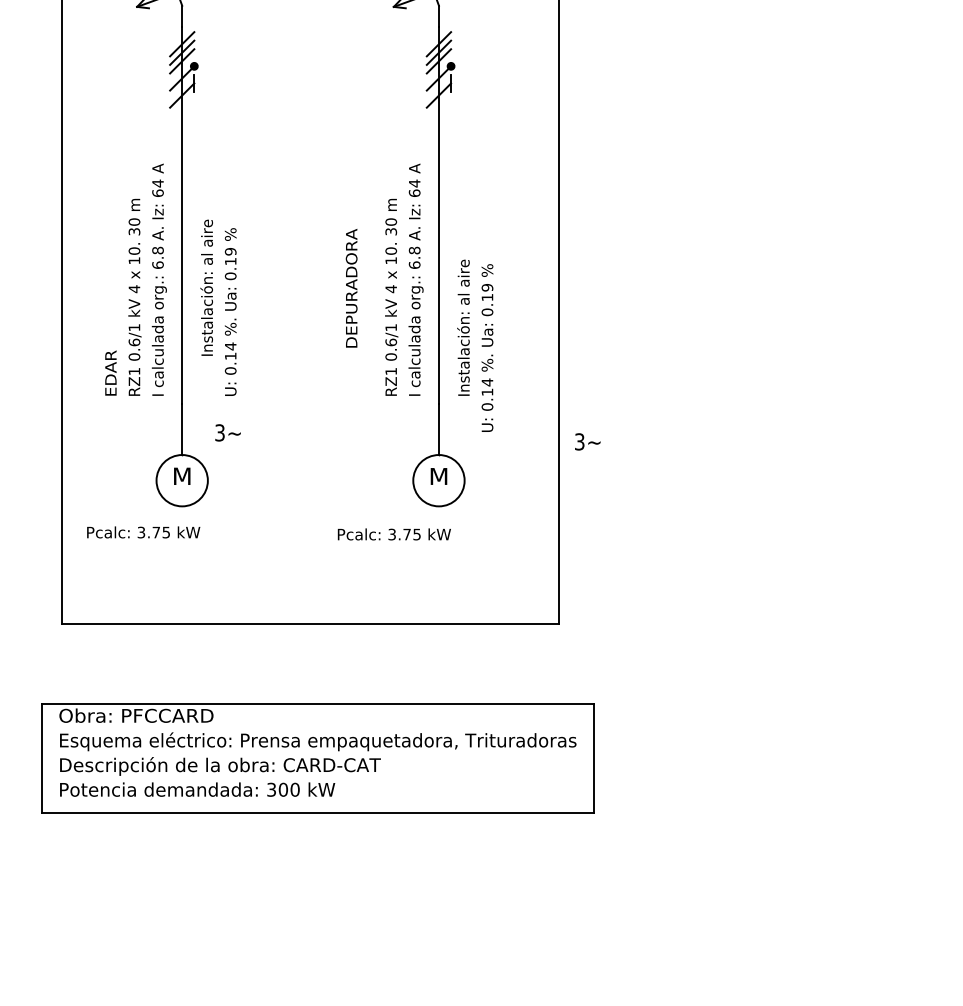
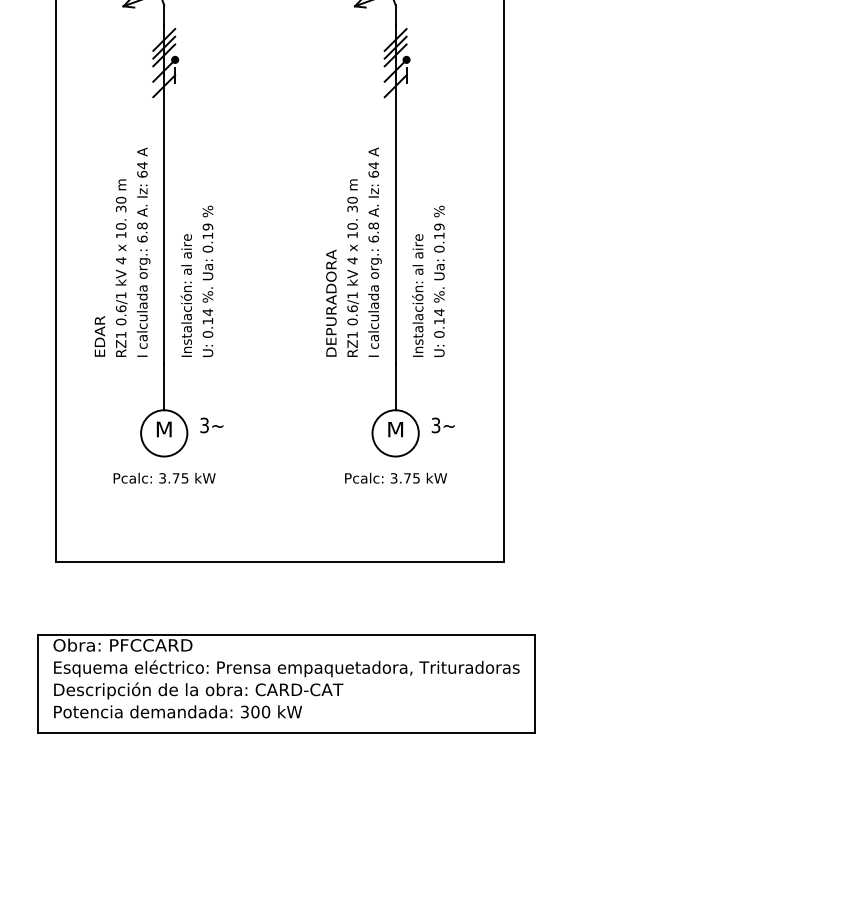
text: (206, 287) -> (186, 295), moved
text: (351, 288) -> (331, 303), moved
text: (487, 347) -> (439, 280), moved
text: (227, 432) -> (211, 425), moved
text: (587, 441) -> (443, 425), moved
text: (143, 532) -> (164, 478), moved
text: (393, 534) -> (395, 478), moved

